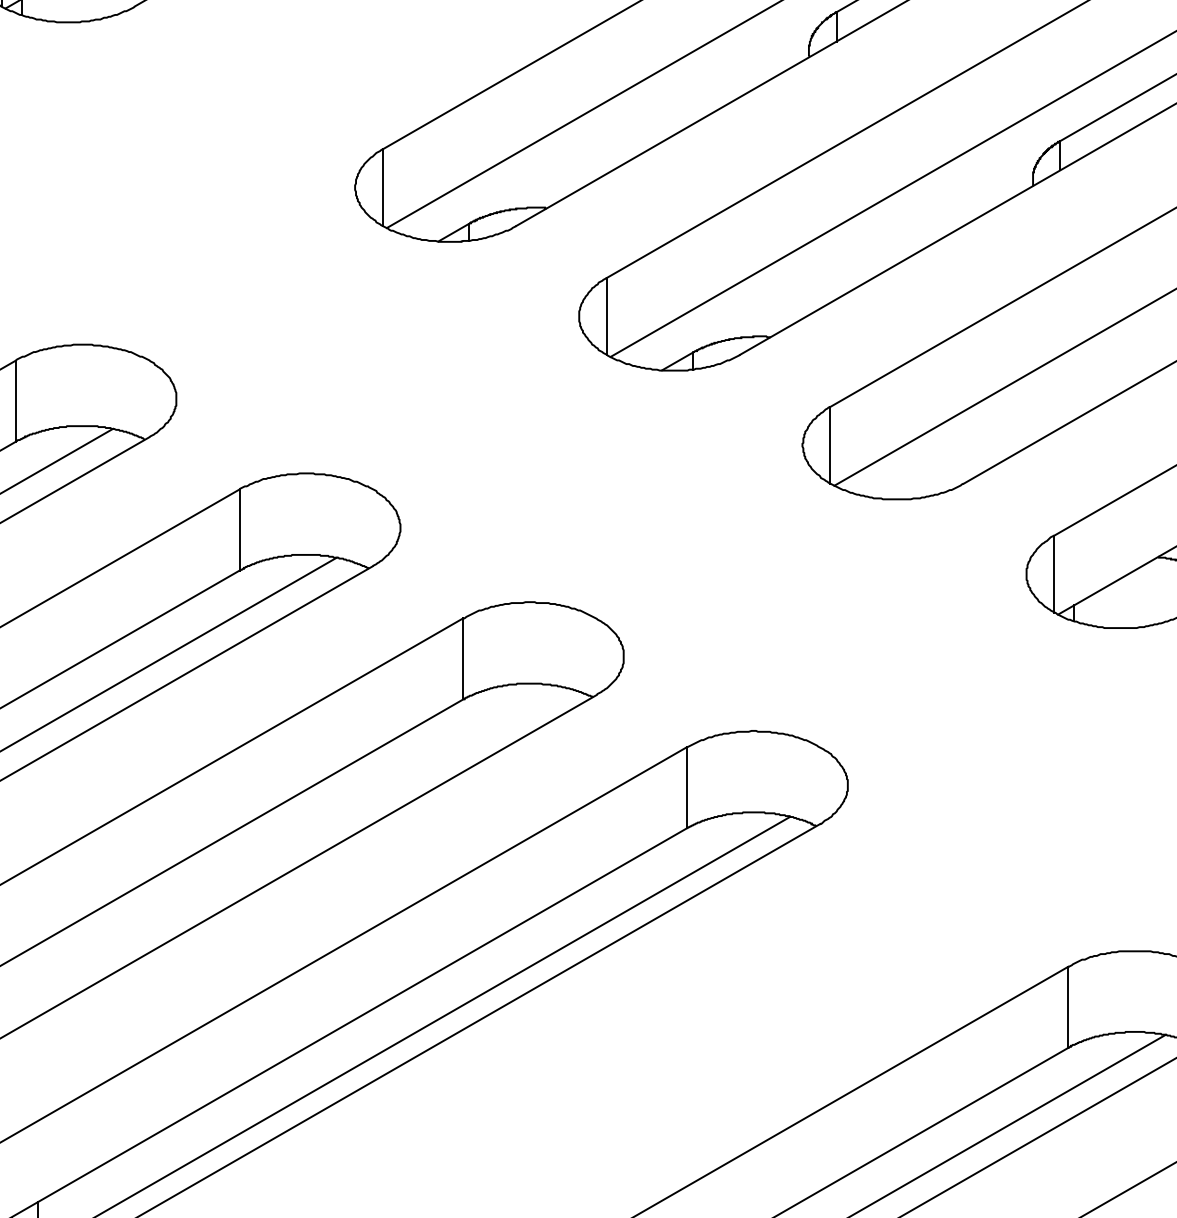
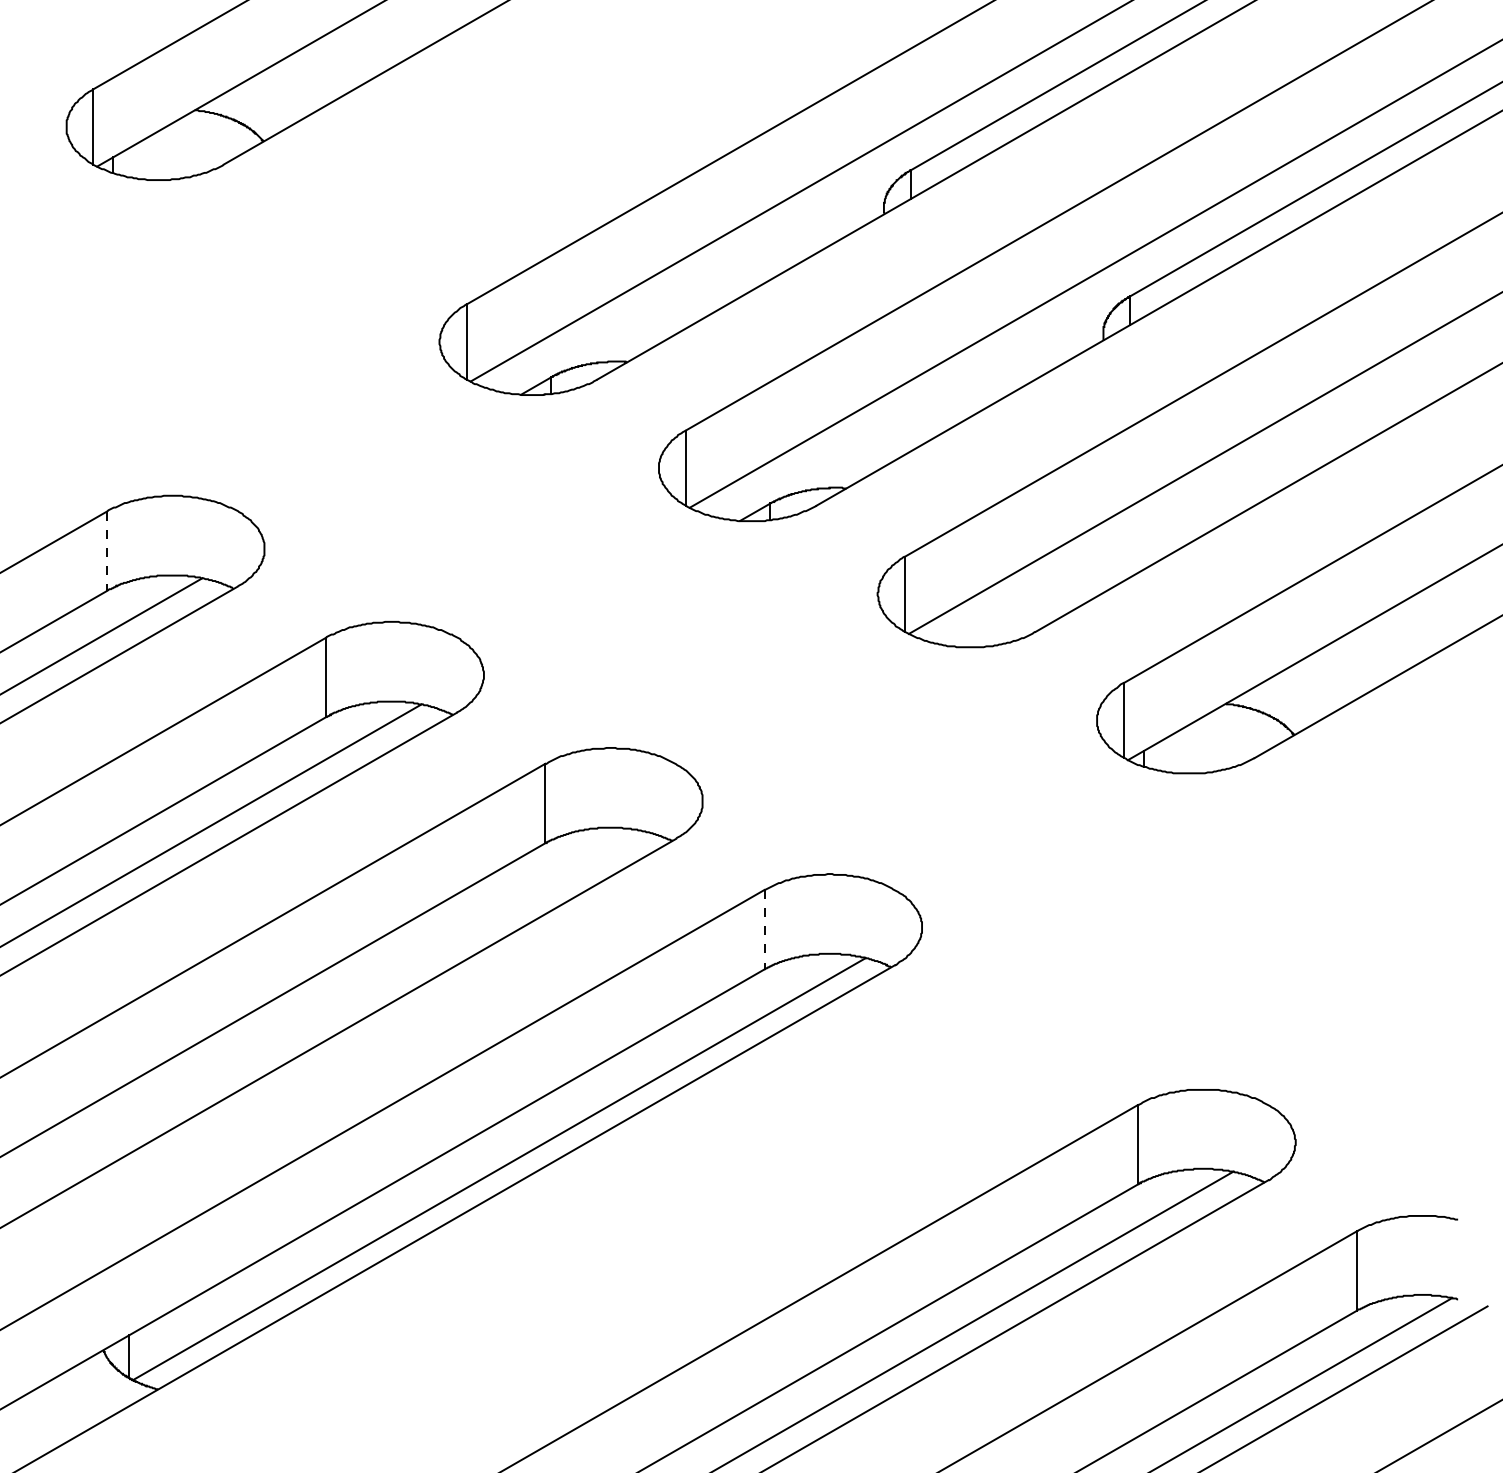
line: (16, 401) -> (107, 551), solid -> dashed
line: (686, 787) -> (764, 929), solid -> dashed

